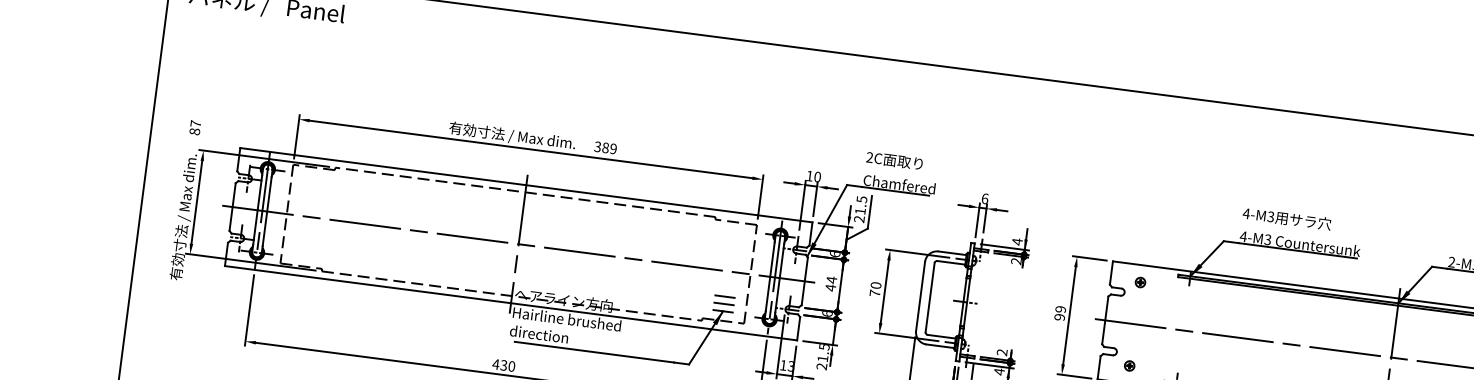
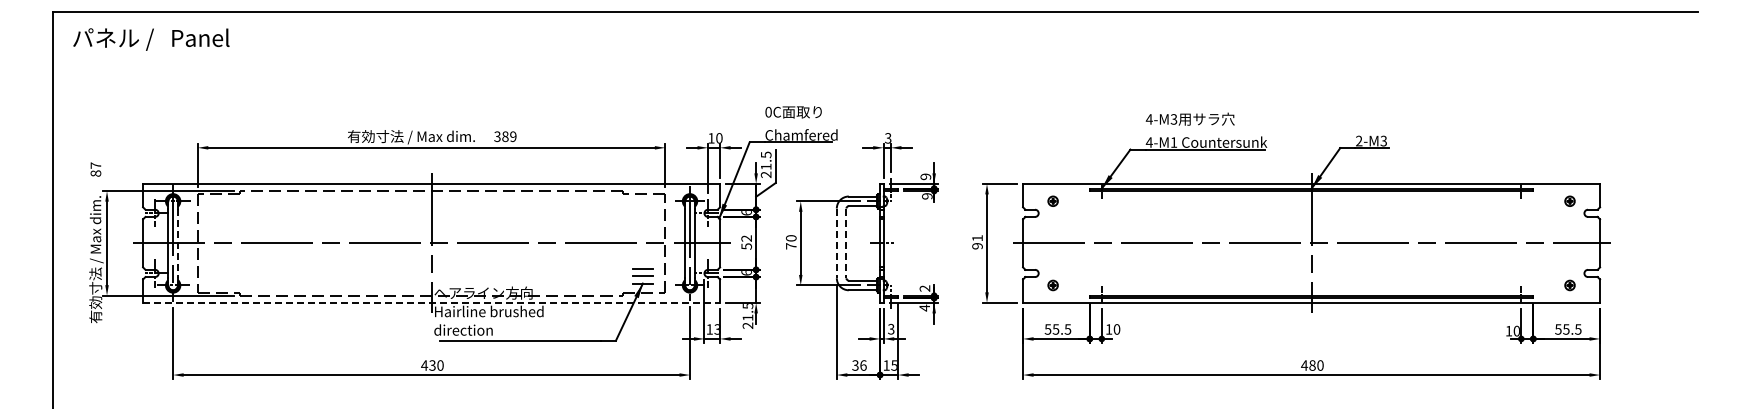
text: (869, 157) -> (768, 112), 2C -> 0C
text: (985, 199) -> (888, 138), 6 -> 3
line: (266, 211) -> (177, 243), solid -> dashed
text: (1267, 239) -> (1173, 142), 4-M3 -> 4-M1
text: (1017, 241) -> (925, 176), 4 -> 9
text: (1016, 261) -> (927, 196), 2 -> 9
text: (831, 283) -> (746, 242), 44 -> 52
line: (920, 296) -> (836, 243), solid -> dashed
line: (930, 297) -> (846, 243), solid -> dashed
line: (512, 302) -> (432, 302), solid -> dashed
text: (1060, 309) -> (977, 238), 99 -> 91

